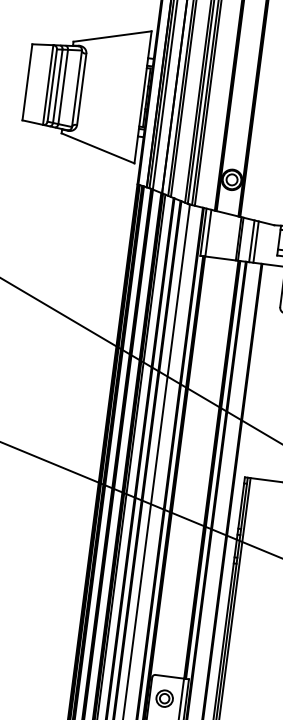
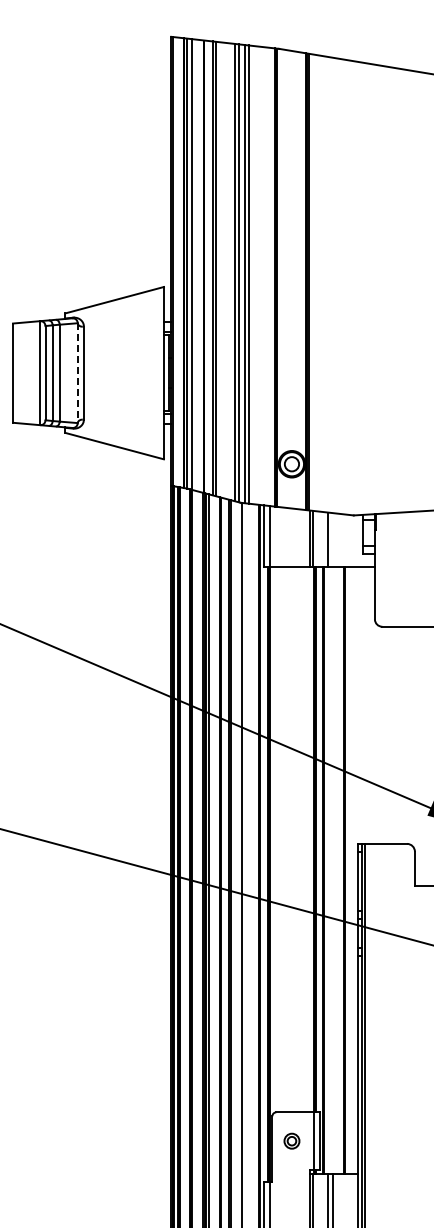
line: (76, 89) -> (77, 373), solid -> dashed
line: (256, 242) -> (333, 540), removed
part: (164, 698) -> (291, 1140), size x0.7

